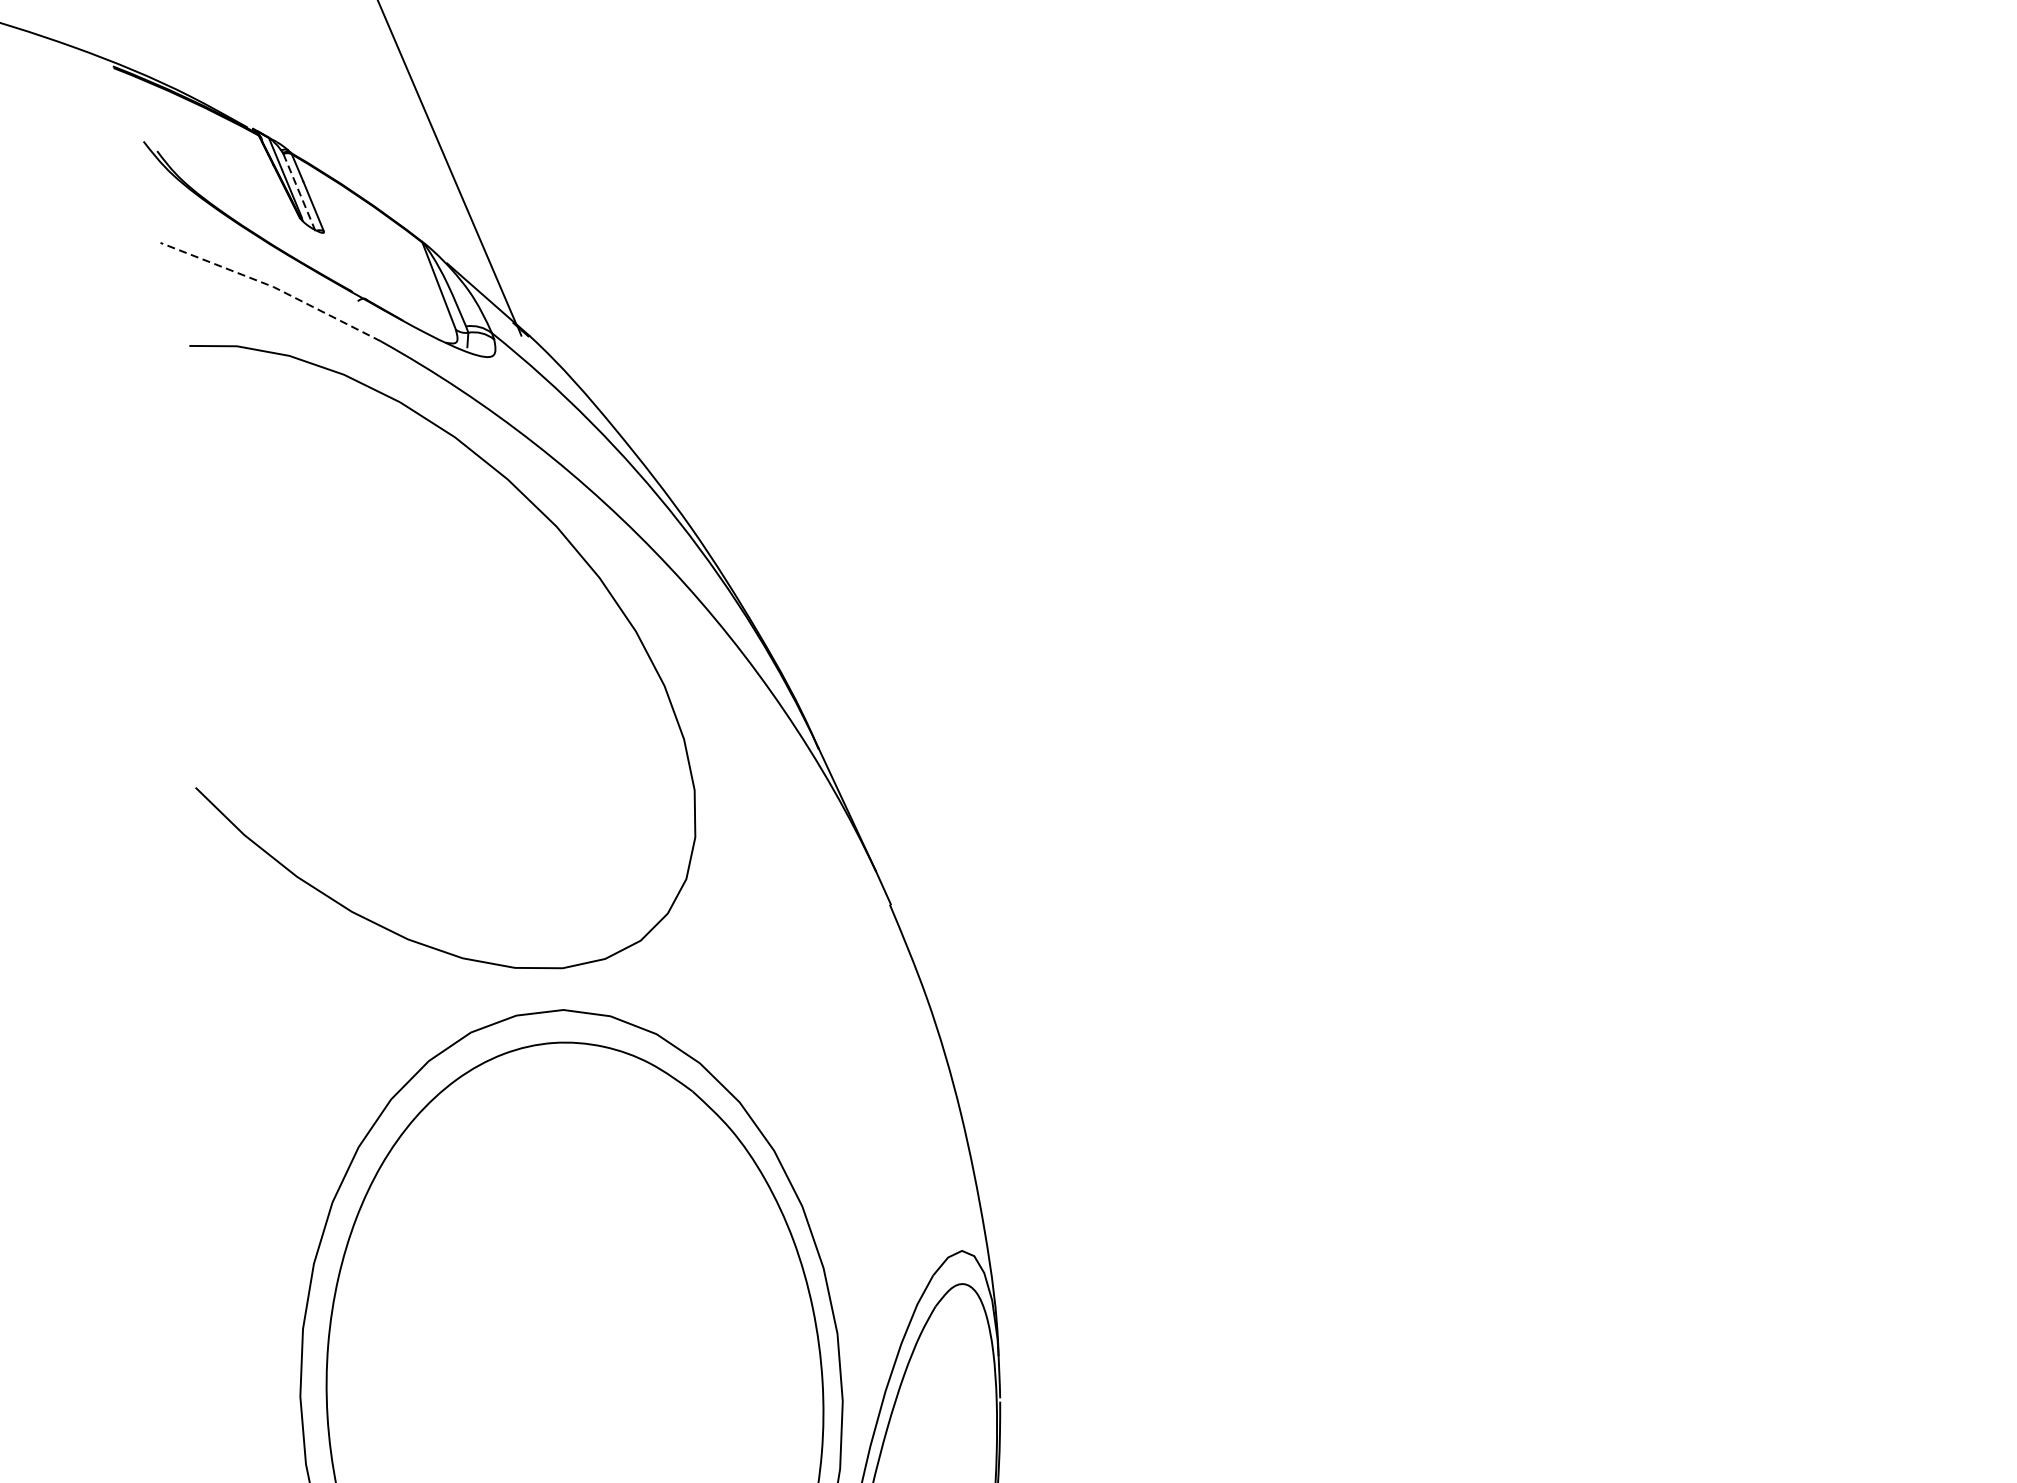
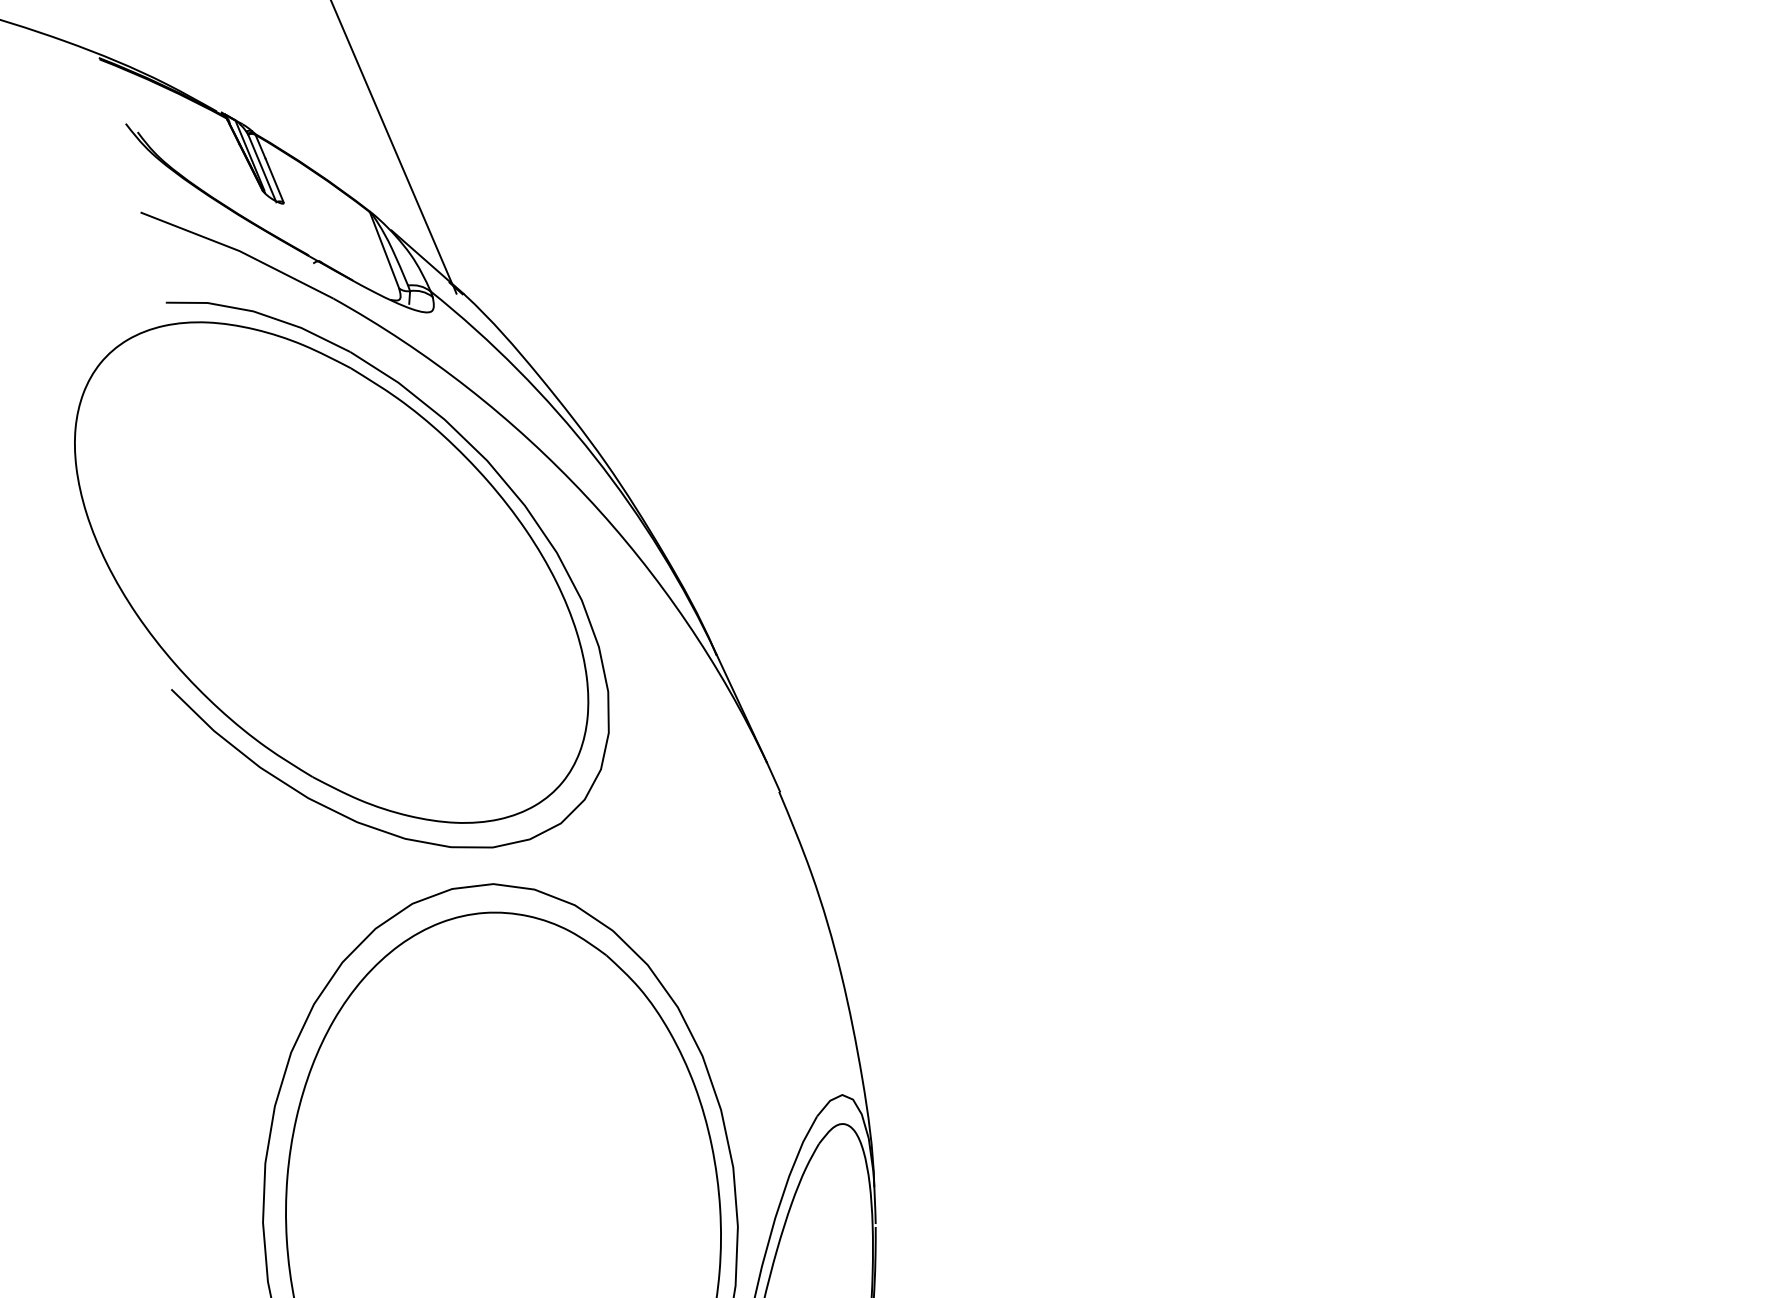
line: (299, 192) -> (262, 168), dashed -> solid
line: (273, 287) -> (239, 251), dashed -> solid
part: (378, 654) -> (331, 572), added

